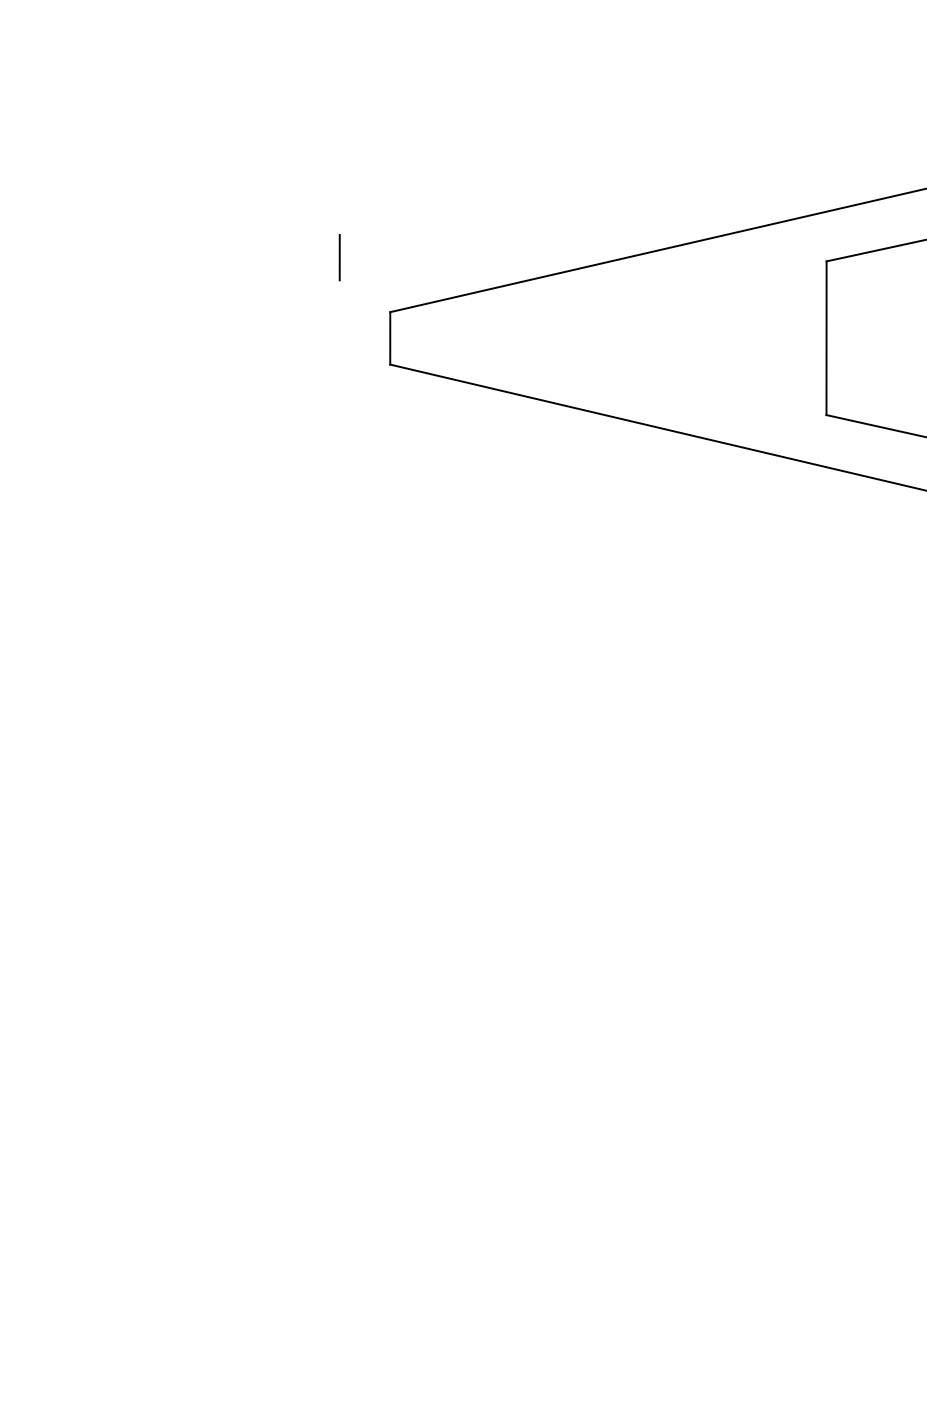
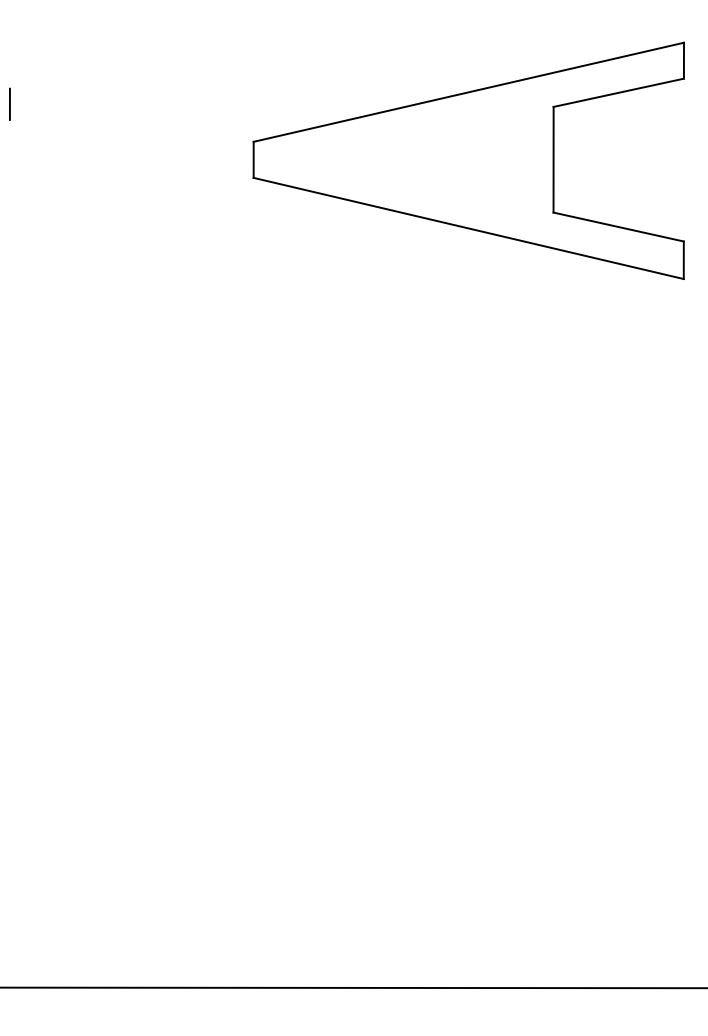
line: (339, 256) -> (9, 103), moved

